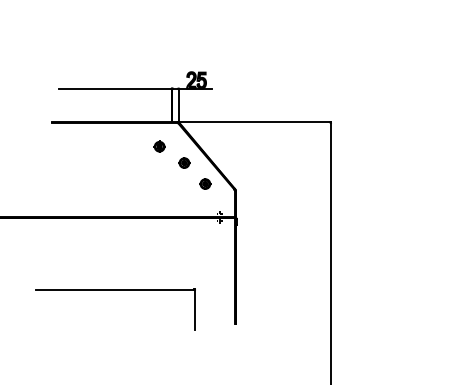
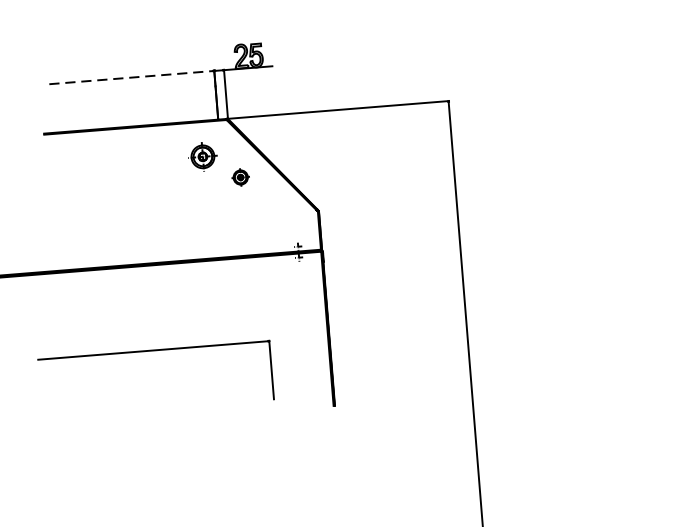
line: (115, 88) -> (131, 77), solid -> dashed
part: (159, 146) -> (202, 156), size x1.6
part: (205, 183) -> (273, 204), removed
part: (115, 290) -> (153, 351), moved

